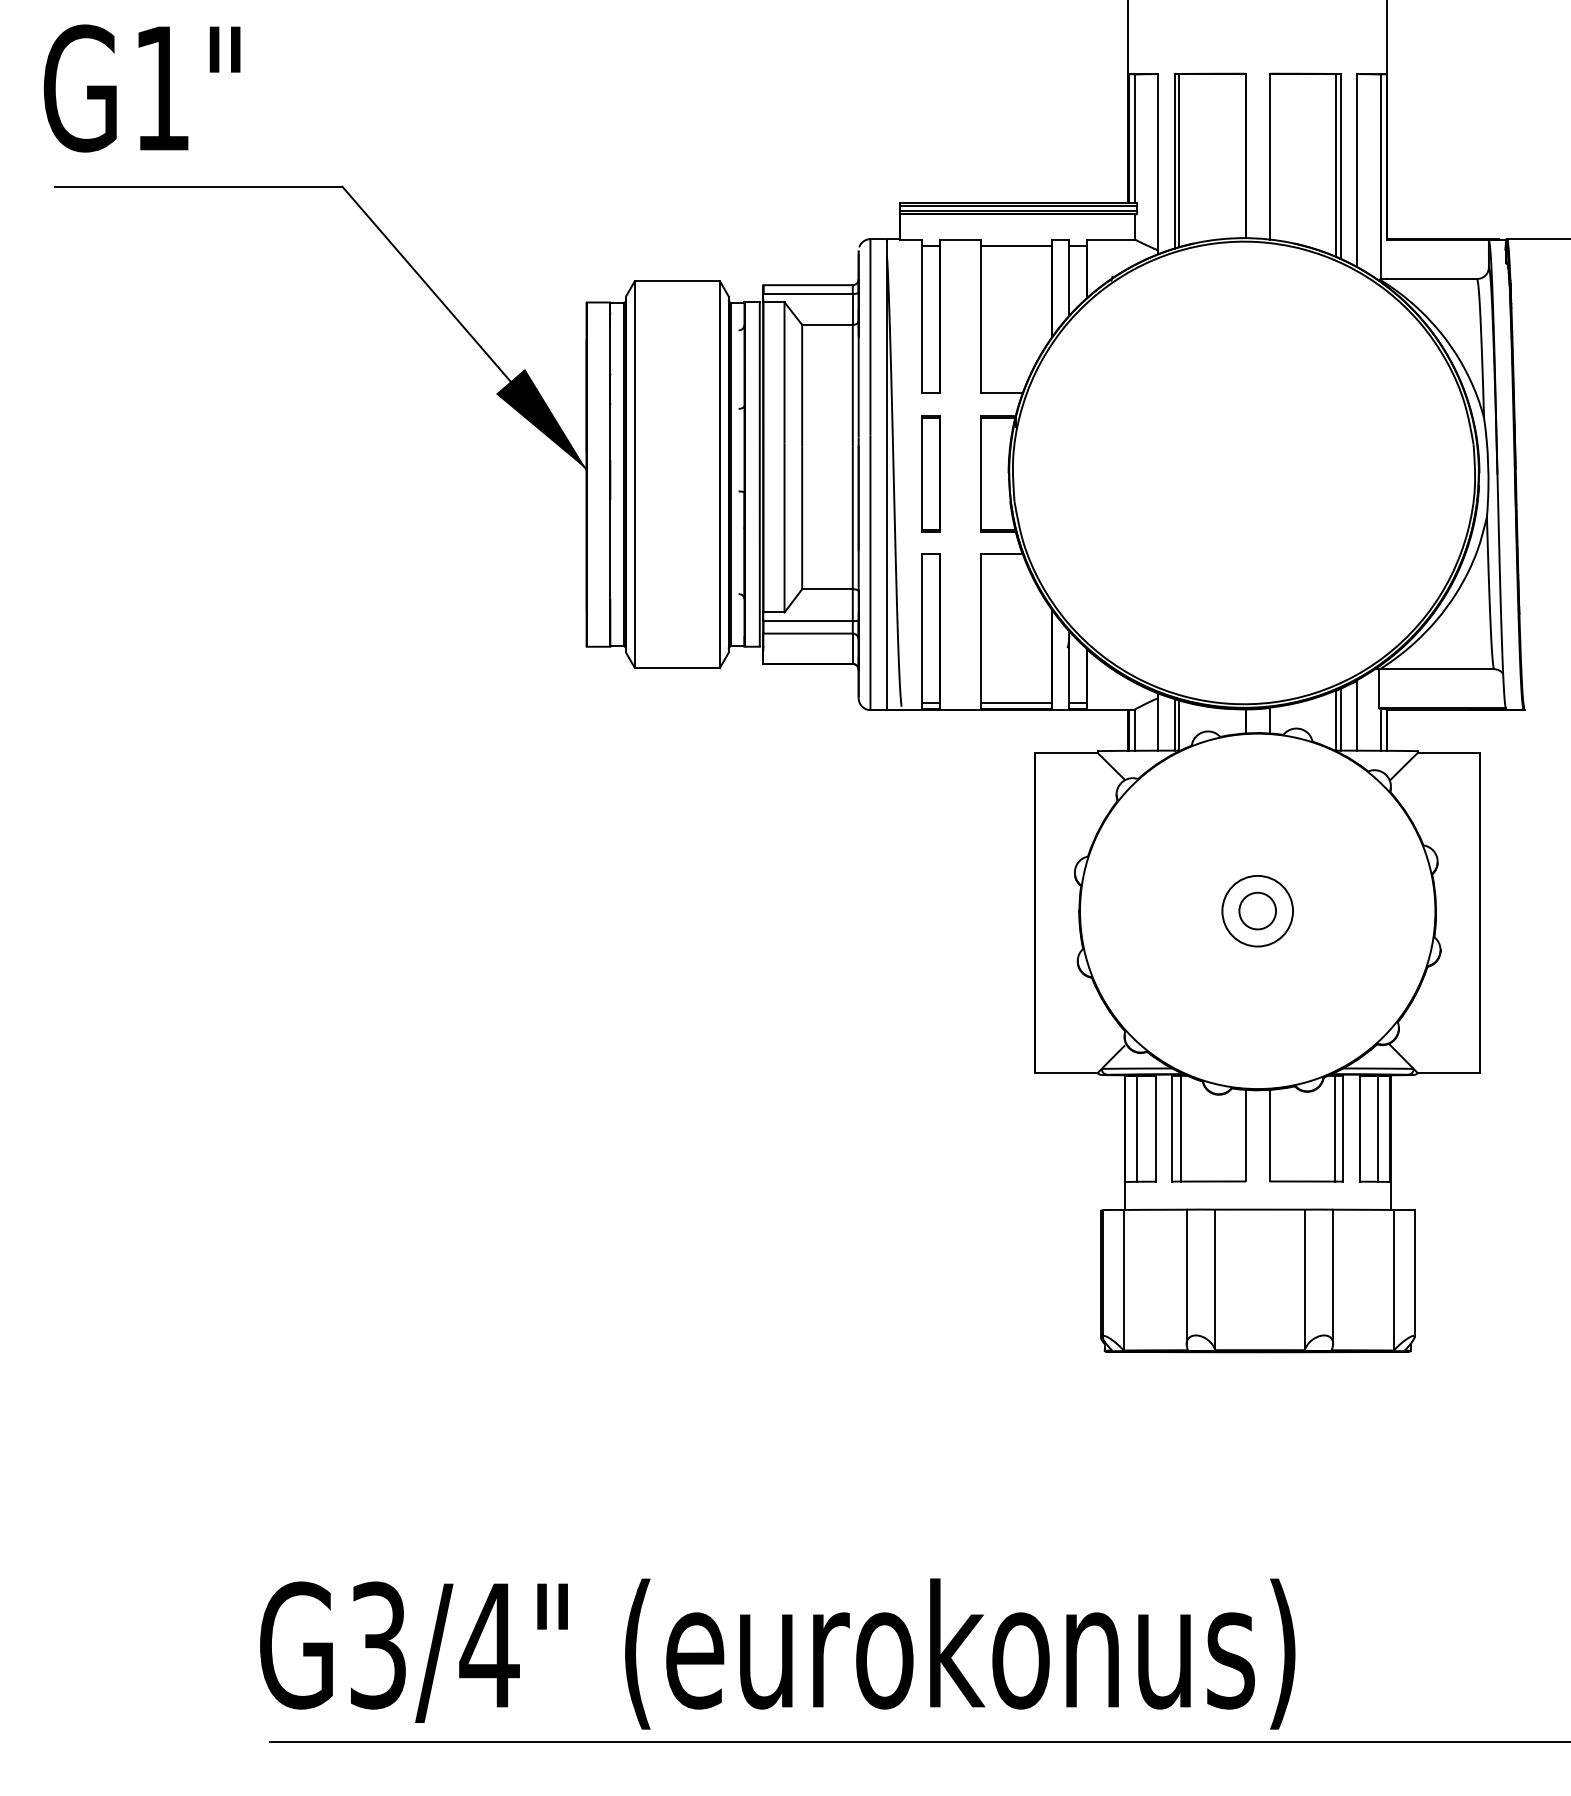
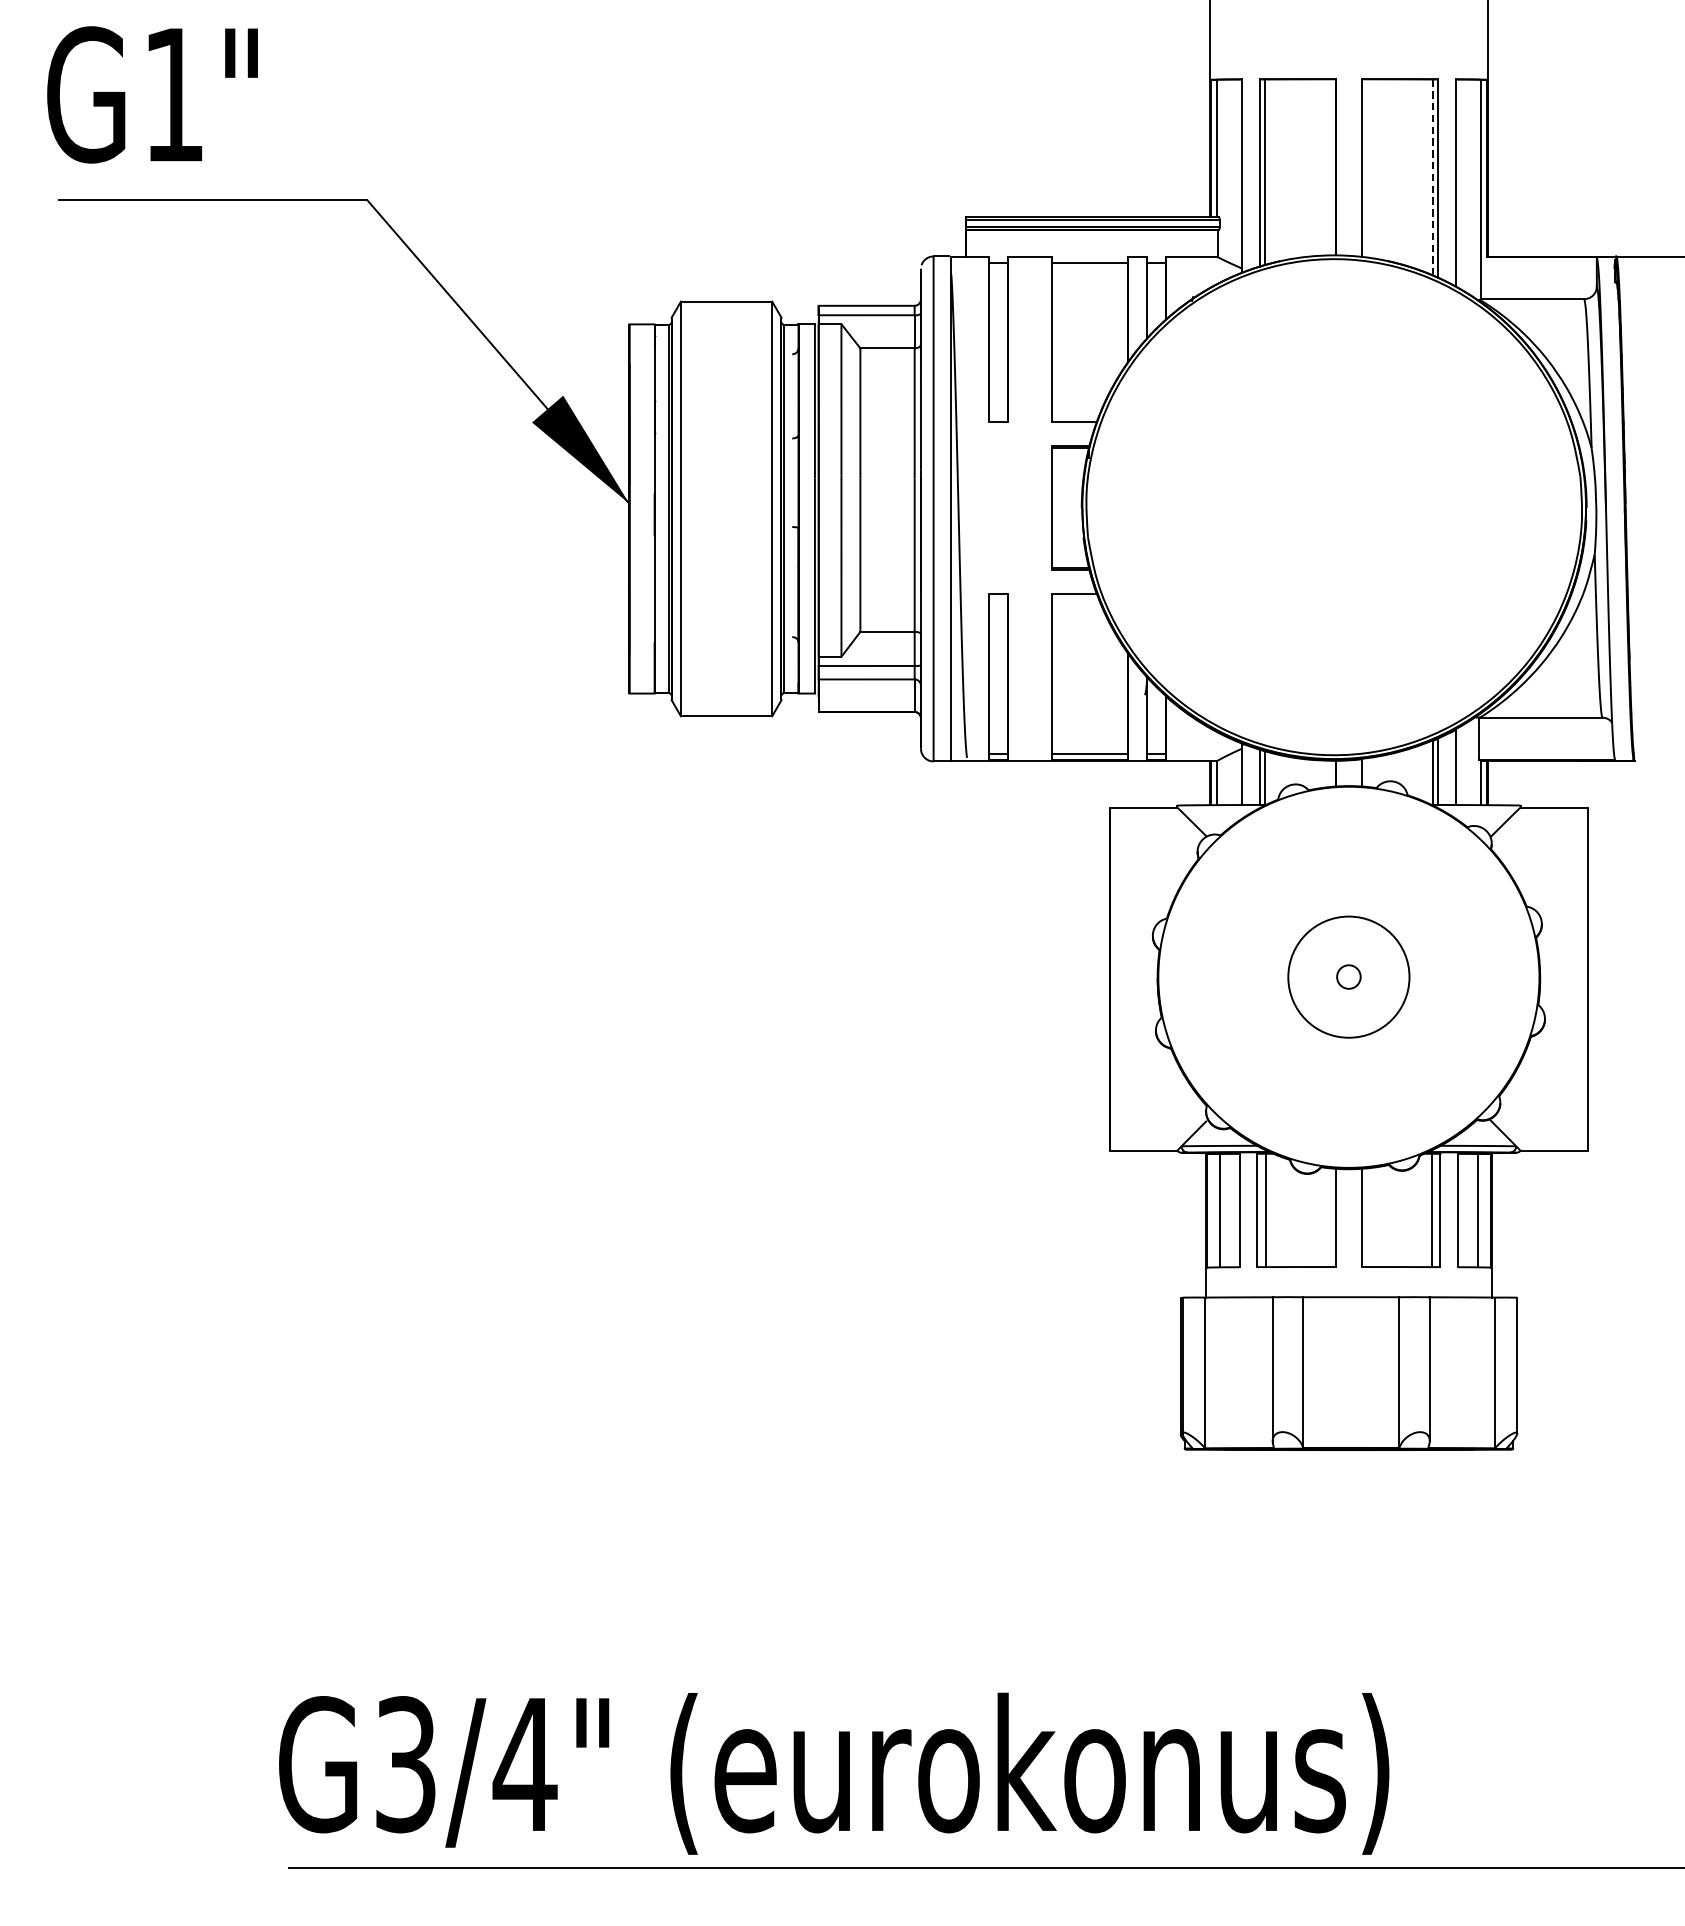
line: (1336, 165) -> (1433, 177), solid -> dashed
part: (930, 473) -> (997, 507), removed
circle: (1257, 910) -> (1348, 976), size x0.6
circle: (1257, 910) -> (1348, 976), size x1.6

